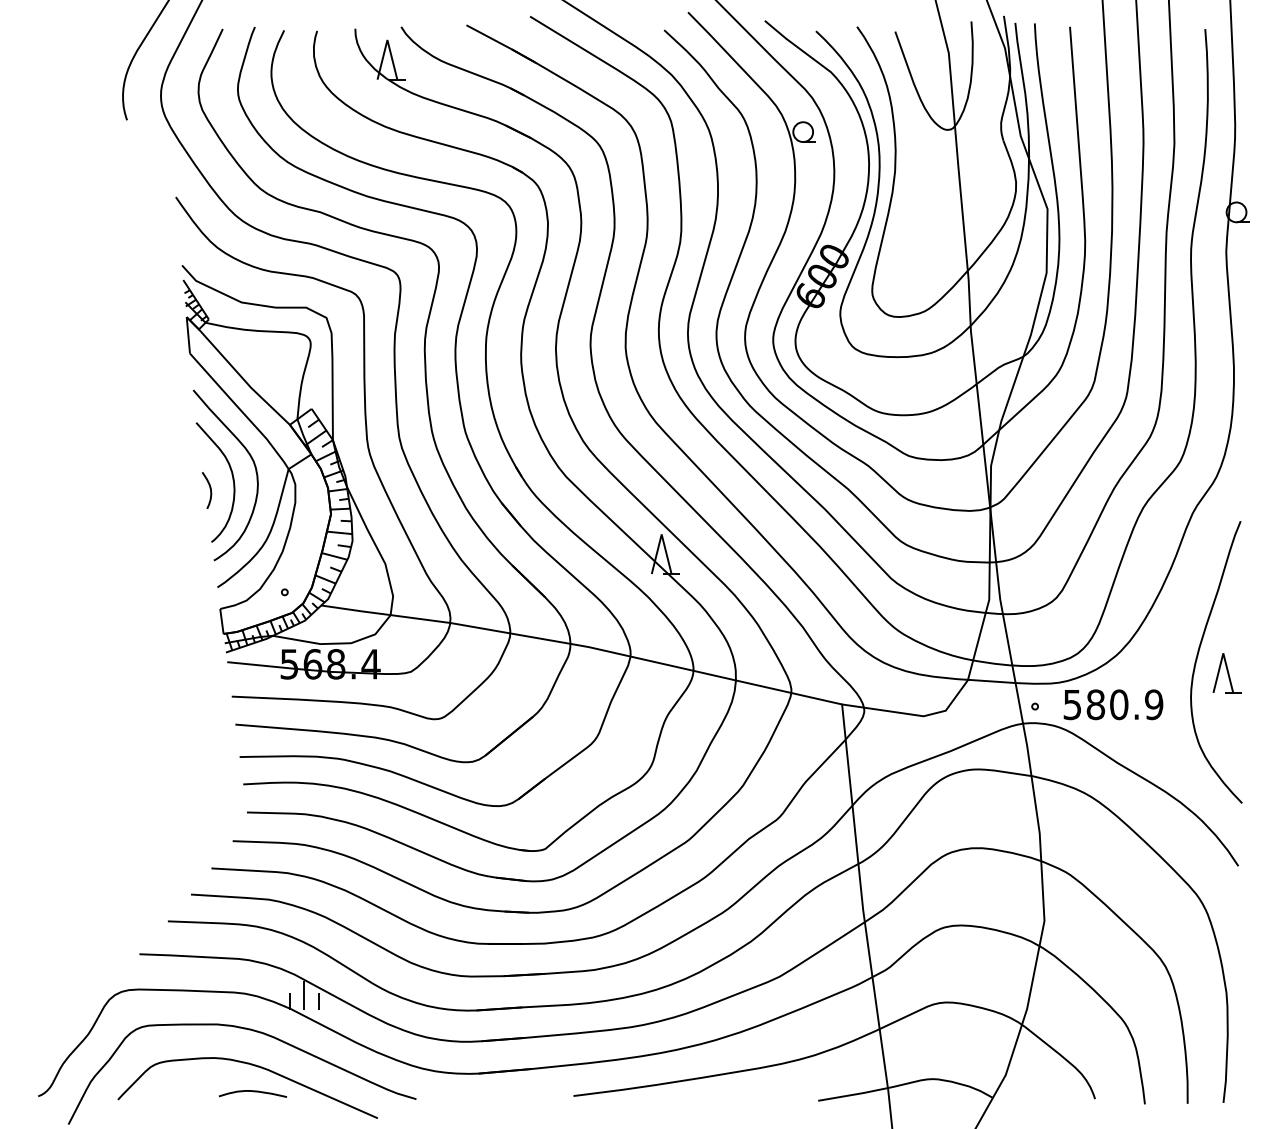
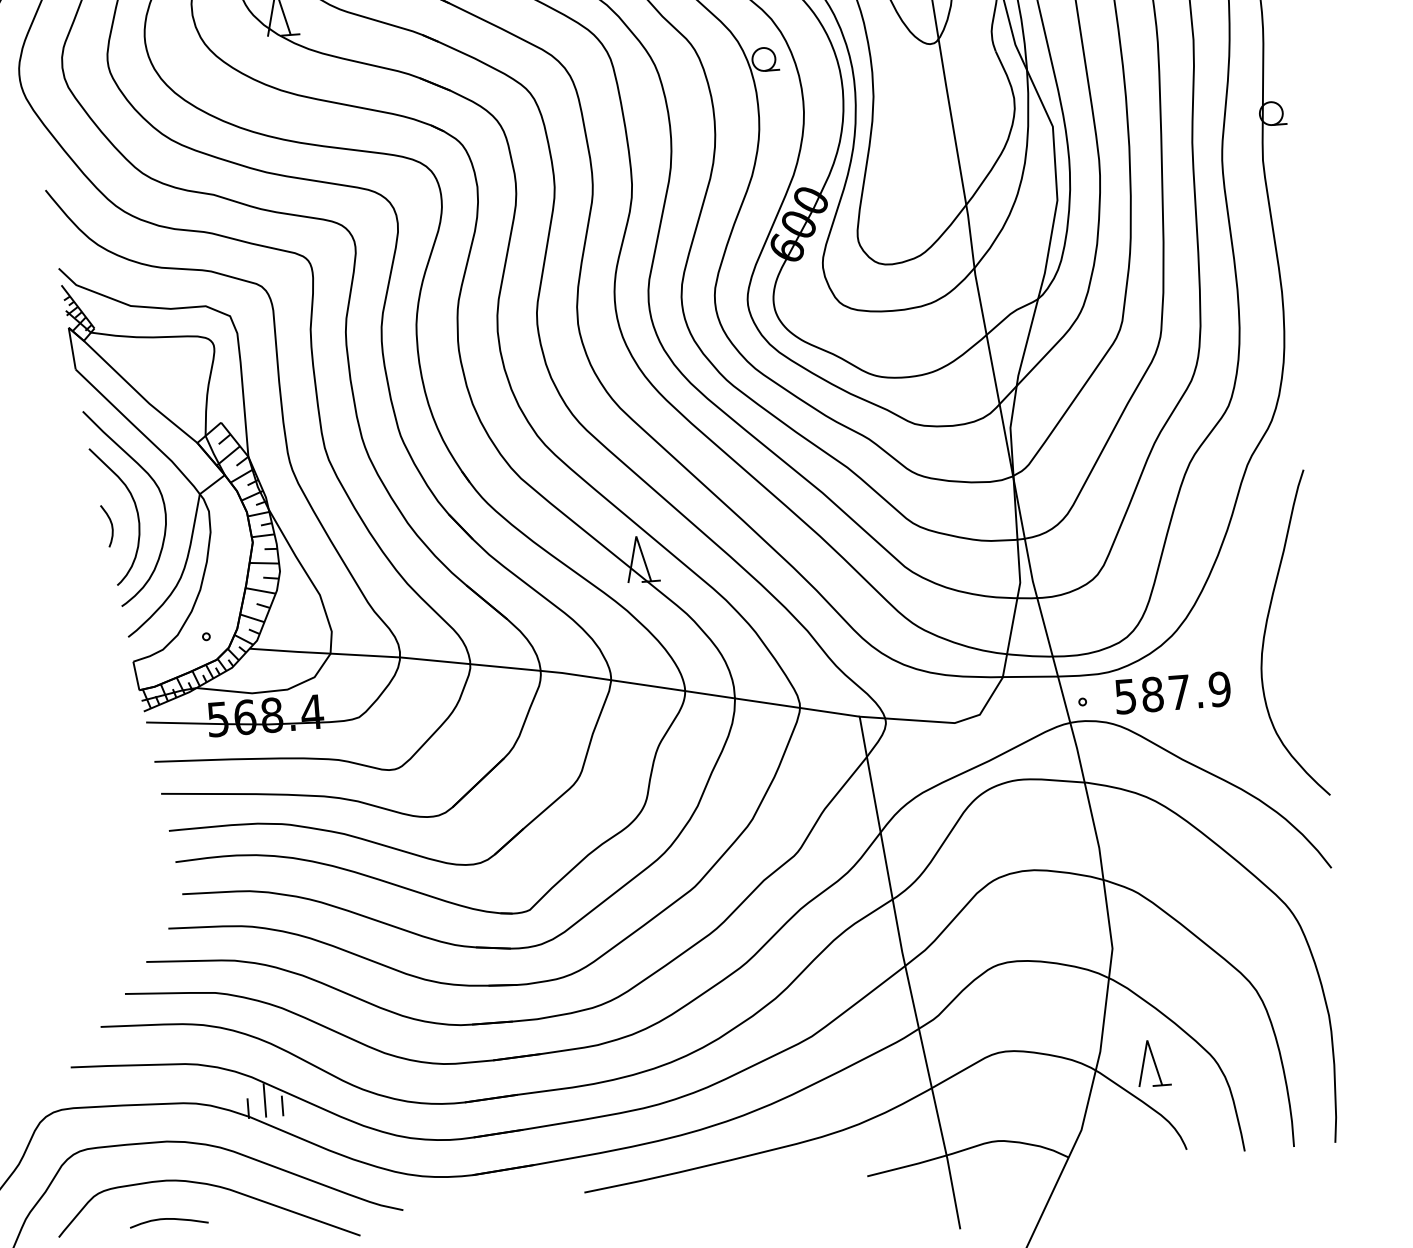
part: (1226, 673) -> (1152, 1063), moved
text: (1119, 704) -> (1179, 692), 580.9 -> 587.9
curve: (253, 1092) -> (169, 1220), moved

